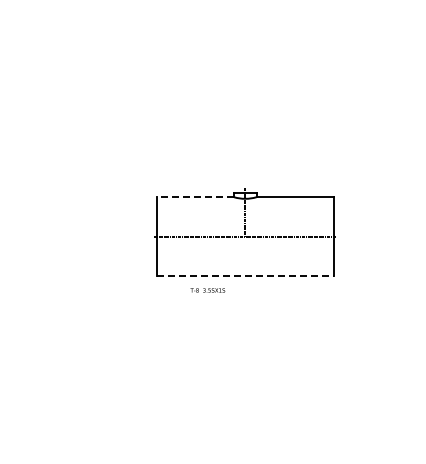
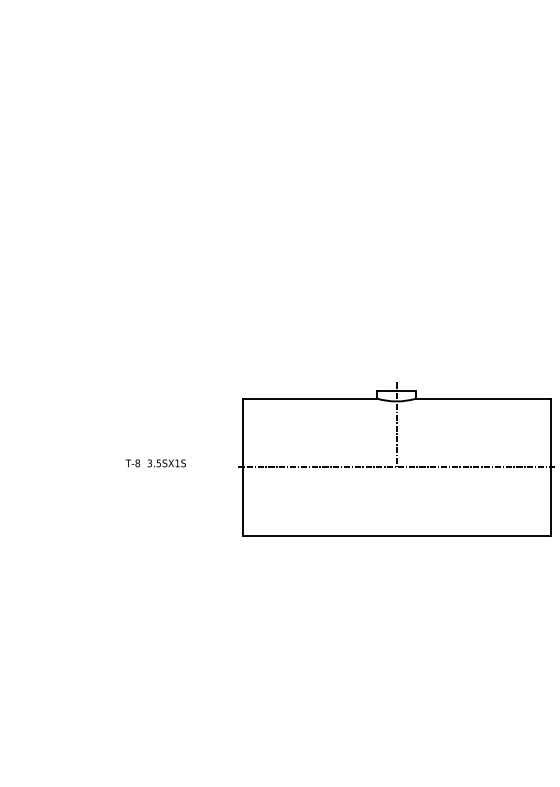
line: (195, 197) -> (309, 399), dashed -> solid
line: (245, 276) -> (396, 536), dashed -> solid
text: (207, 290) -> (155, 463), moved

